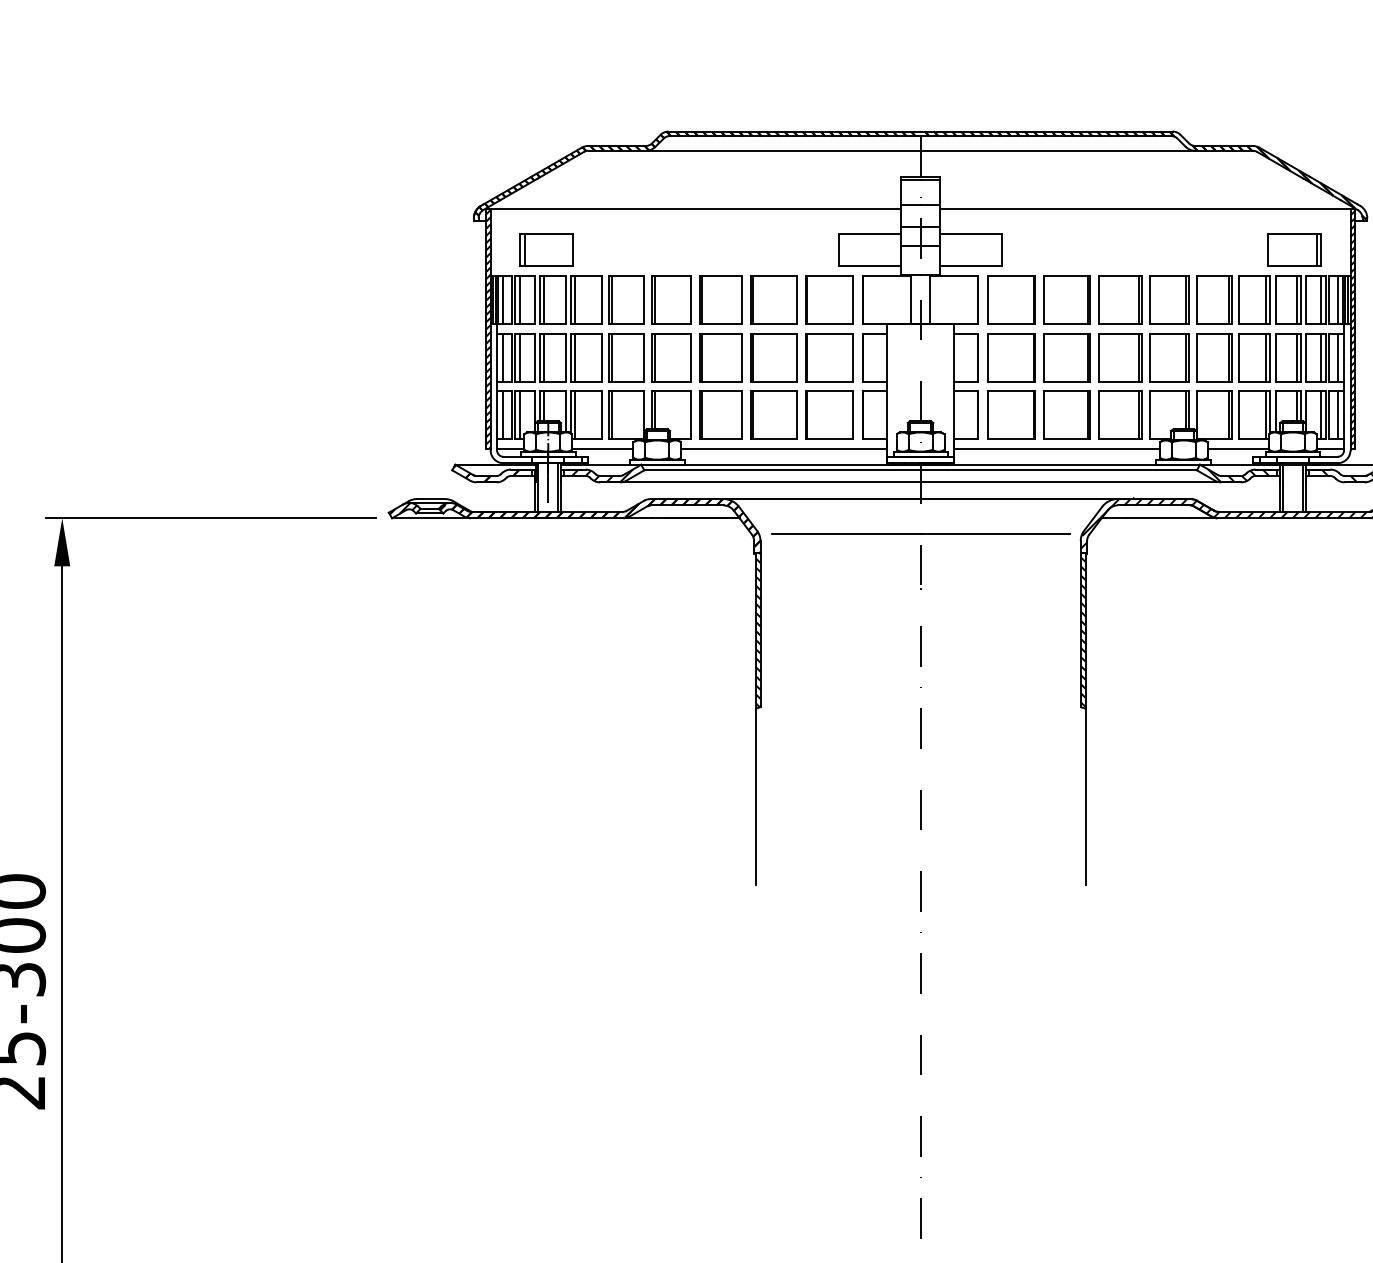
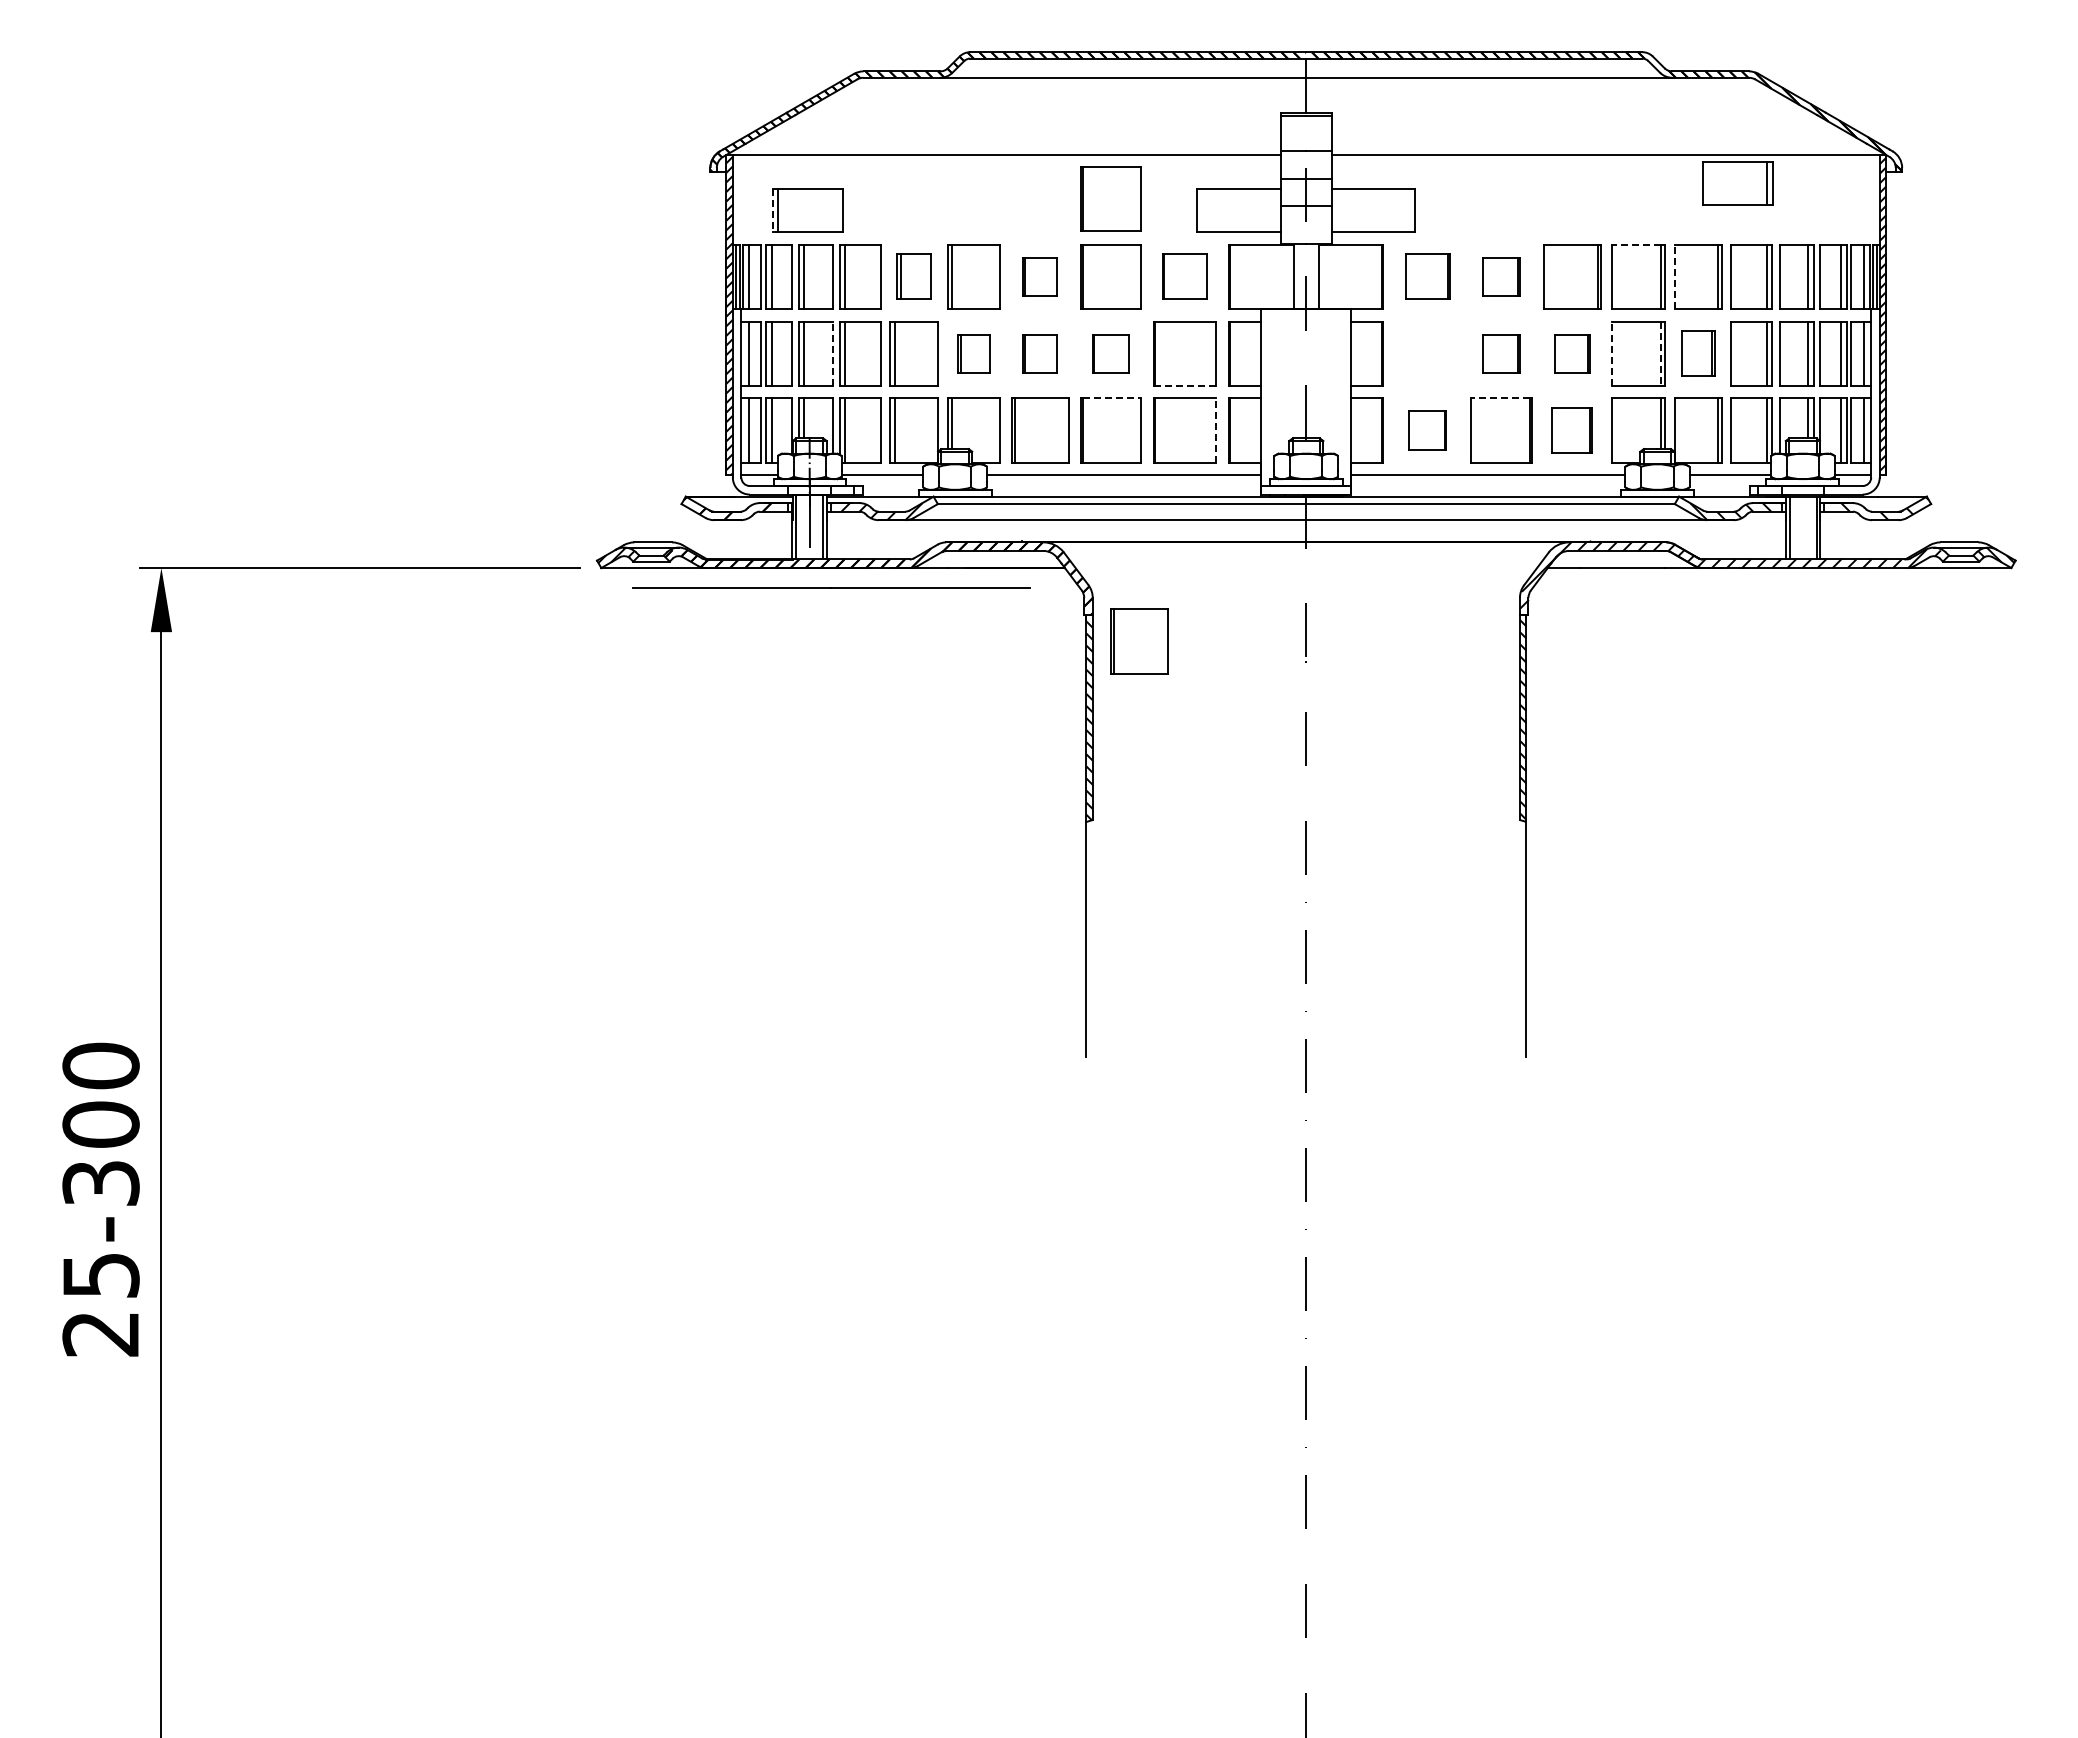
part: (773, 241) -> (1110, 198), added
line: (520, 250) -> (772, 211), solid -> dashed
part: (1294, 250) -> (1737, 183), moved
line: (1167, 275) -> (1635, 244), solid -> dashed
part: (626, 299) -> (913, 276), size x0.7
part: (721, 299) -> (1040, 276), size x0.6
part: (829, 299) -> (1184, 276), size x0.7
part: (1011, 299) -> (1427, 276), size x0.7
part: (1066, 299) -> (1501, 276), size x0.6
line: (1196, 299) -> (1674, 276), solid -> dashed
line: (565, 357) -> (832, 353), solid -> dashed
part: (671, 357) -> (973, 353), size x0.6
part: (721, 357) -> (1040, 353), size x0.6
part: (773, 357) -> (1110, 353), size x0.6
part: (1011, 357) -> (1427, 353), removed
part: (1066, 357) -> (1501, 353), size x0.6
part: (1120, 357) -> (1572, 353), size x0.6
line: (1150, 357) -> (1612, 353), solid -> dashed
part: (1214, 357) -> (1698, 353), size x0.7
line: (1186, 358) -> (1660, 354), solid -> dashed
line: (830, 381) -> (1185, 385), solid -> dashed
line: (775, 391) -> (1112, 398), solid -> dashed
line: (1066, 391) -> (1500, 398), solid -> dashed
line: (853, 415) -> (1216, 430), solid -> dashed
part: (1011, 415) -> (1427, 430), size x0.6
part: (1120, 415) -> (1572, 430), size x0.7
line: (920, 532) -> (831, 587), moved
part: (795, 573) -> (1139, 641), added

